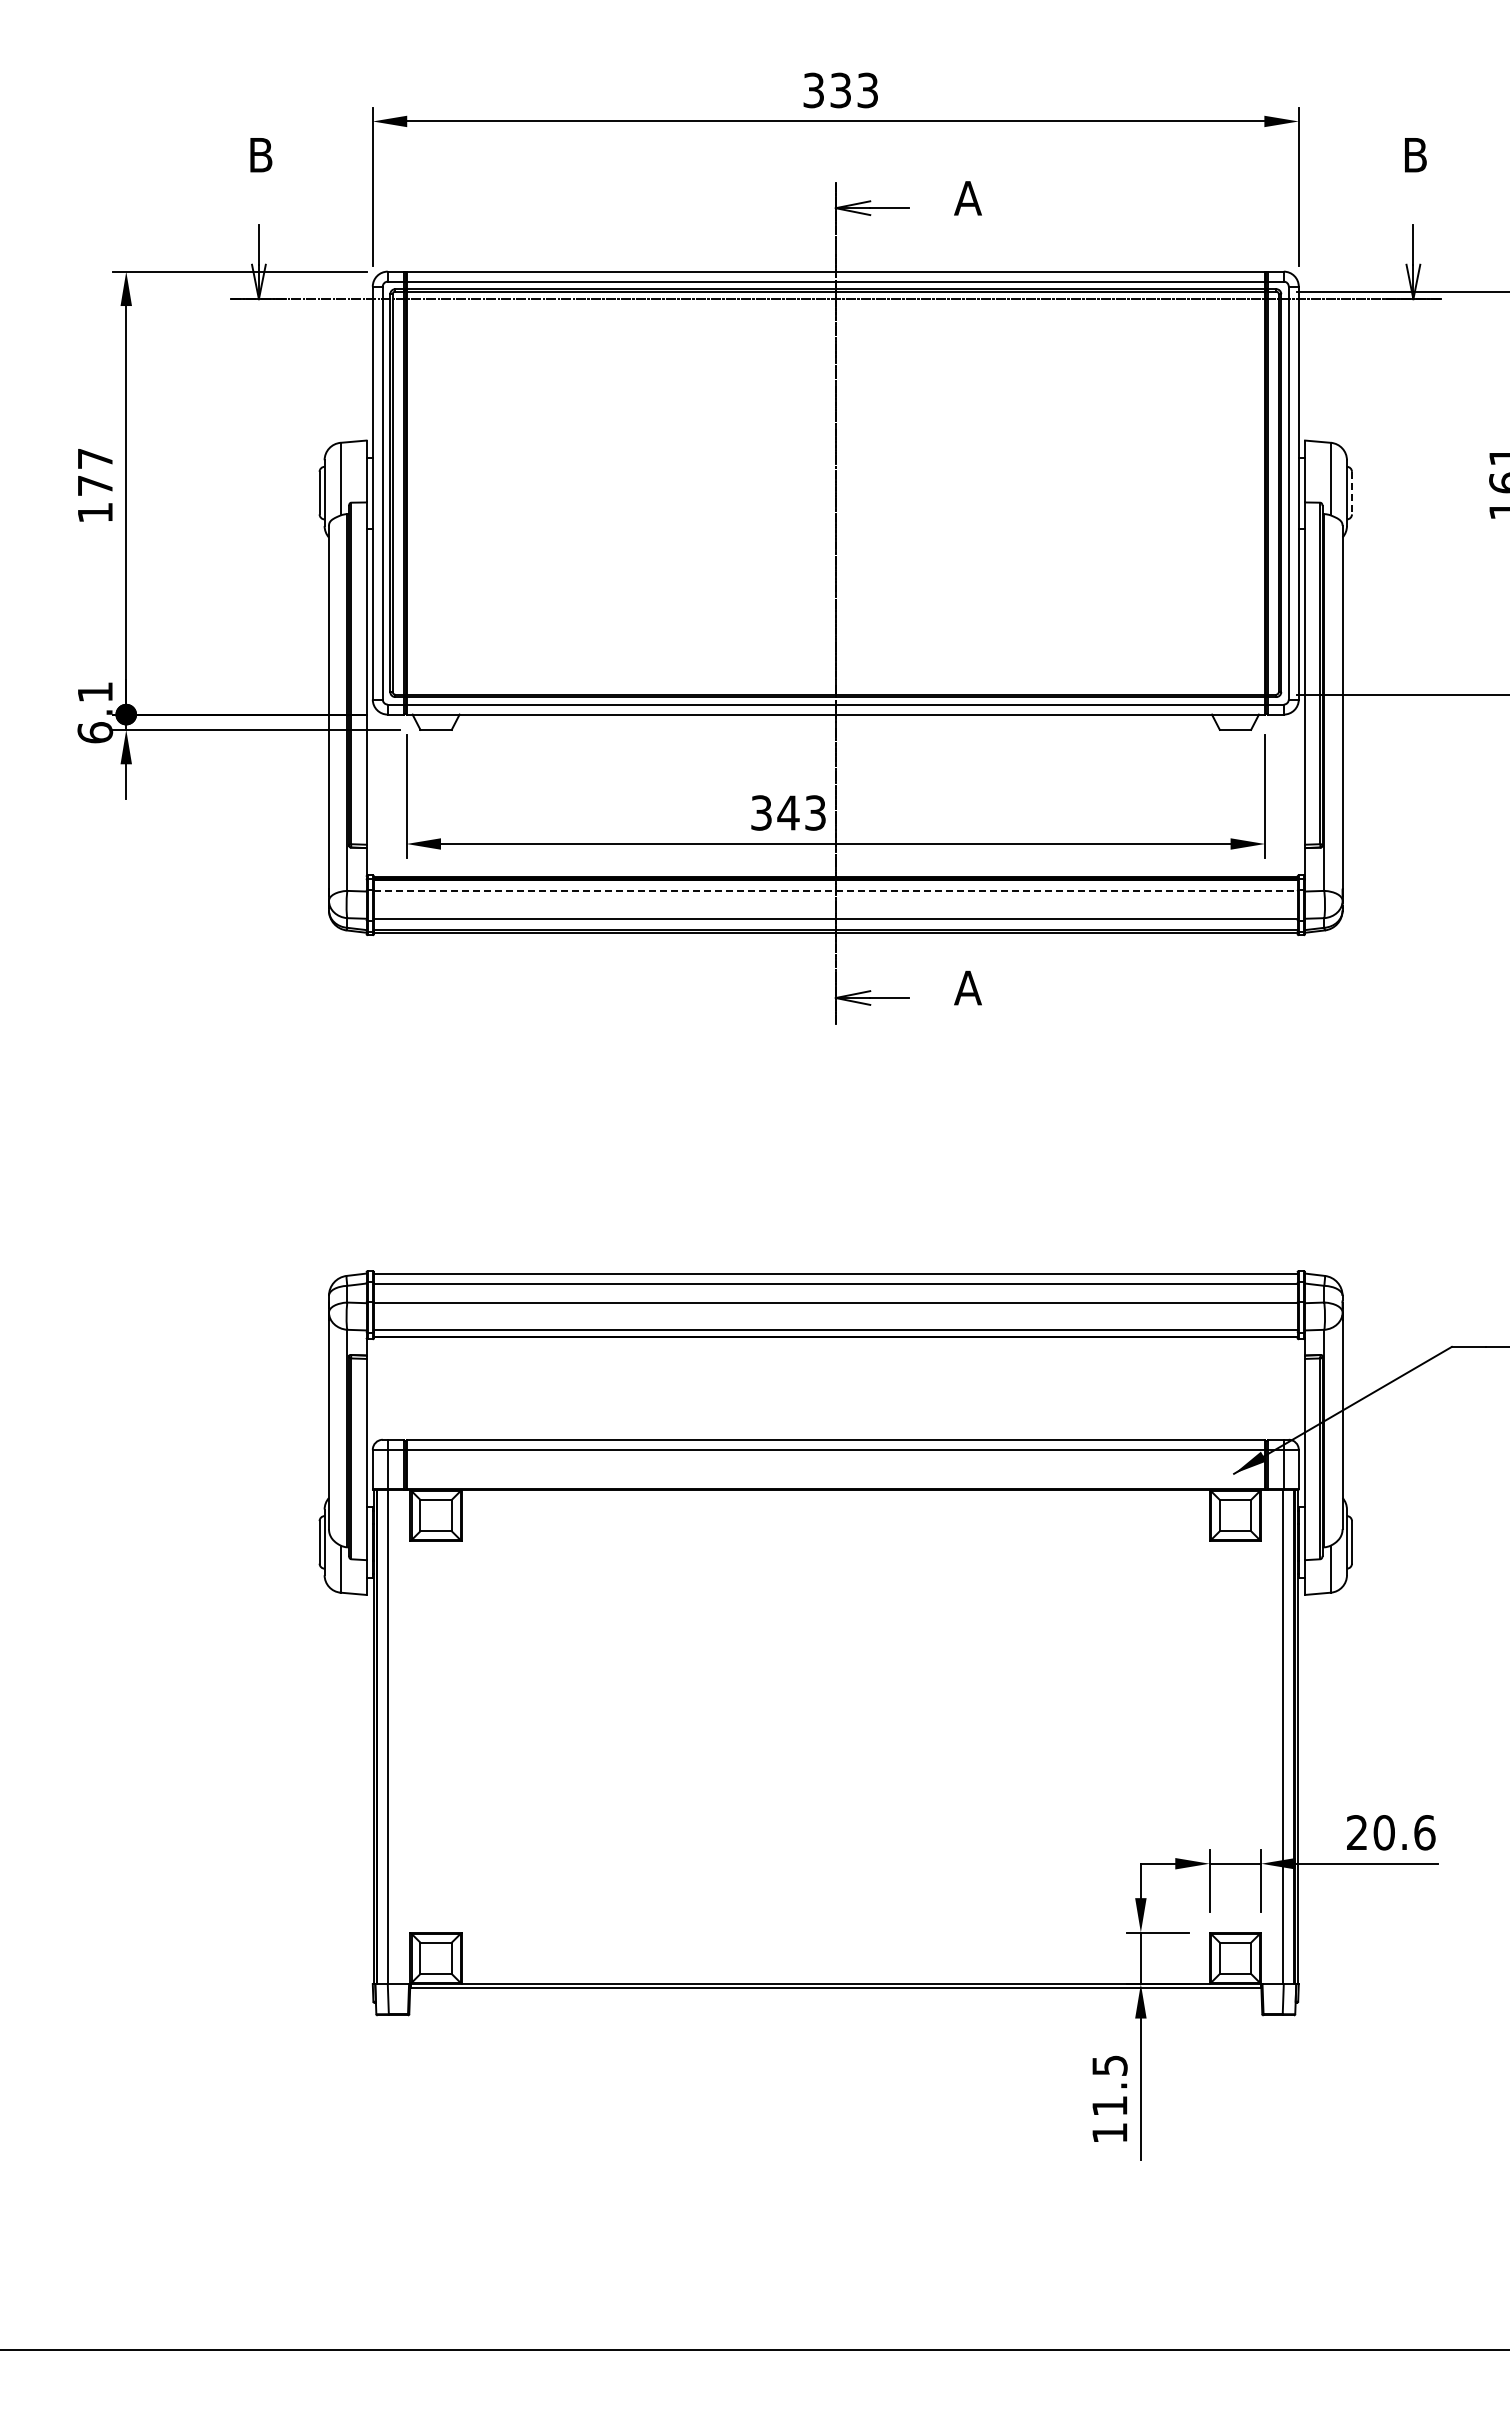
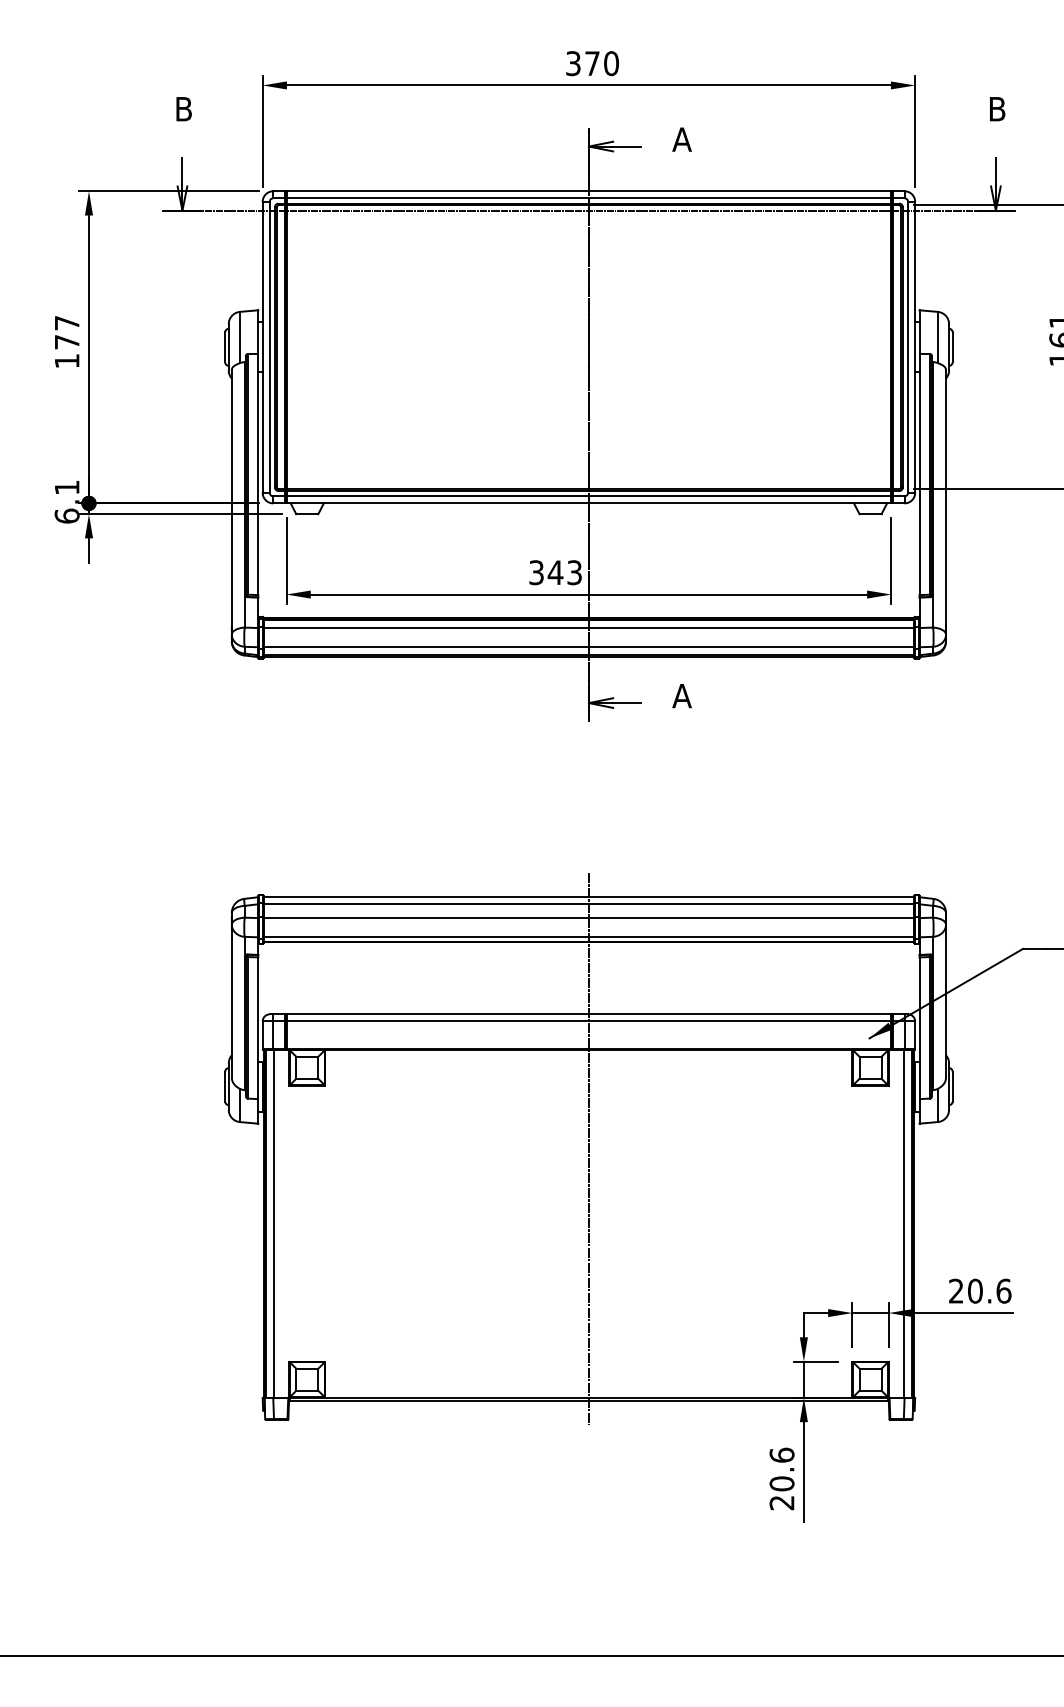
text: (854, 90) -> (602, 63), 333 -> 370
line: (1351, 493) -> (952, 347), dashed -> solid
line: (835, 891) -> (588, 628), dashed -> solid
line: (835, 1630) -> (588, 1148), added
text: (1109, 2098) -> (781, 1478), 11.5 -> 20.6

